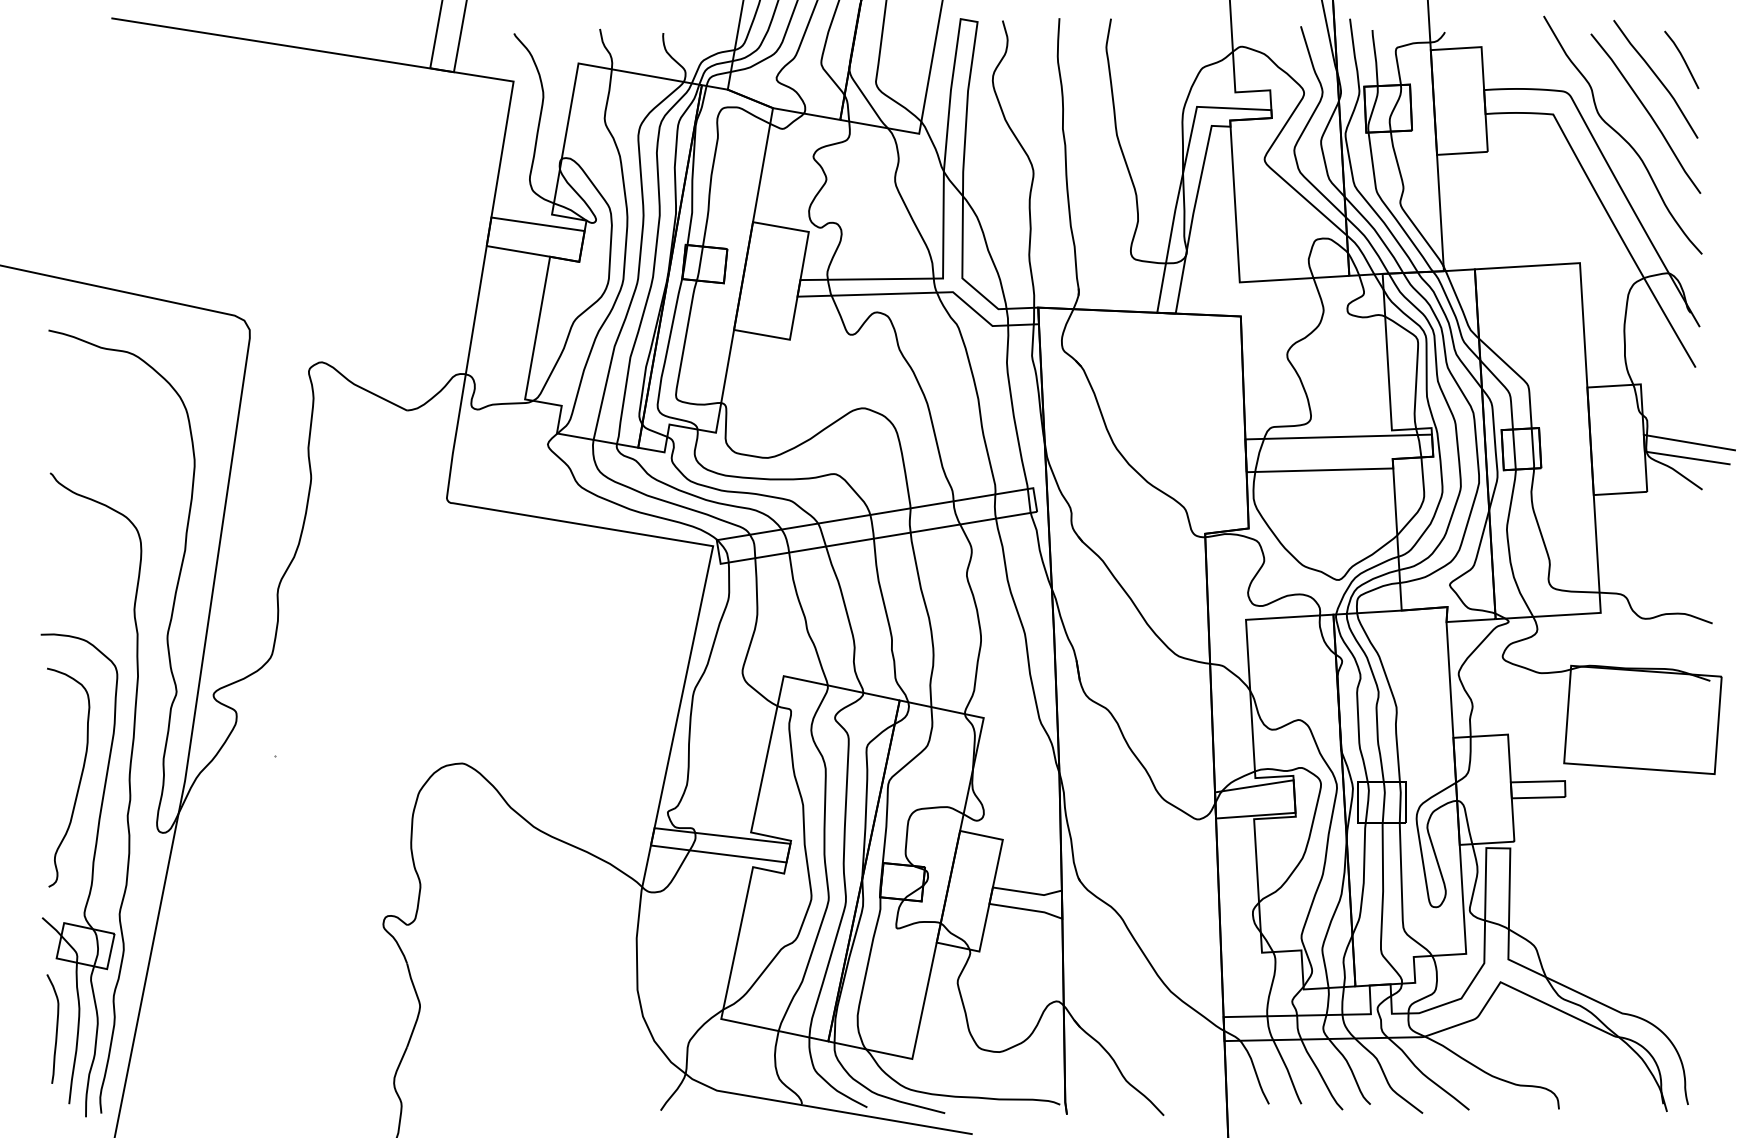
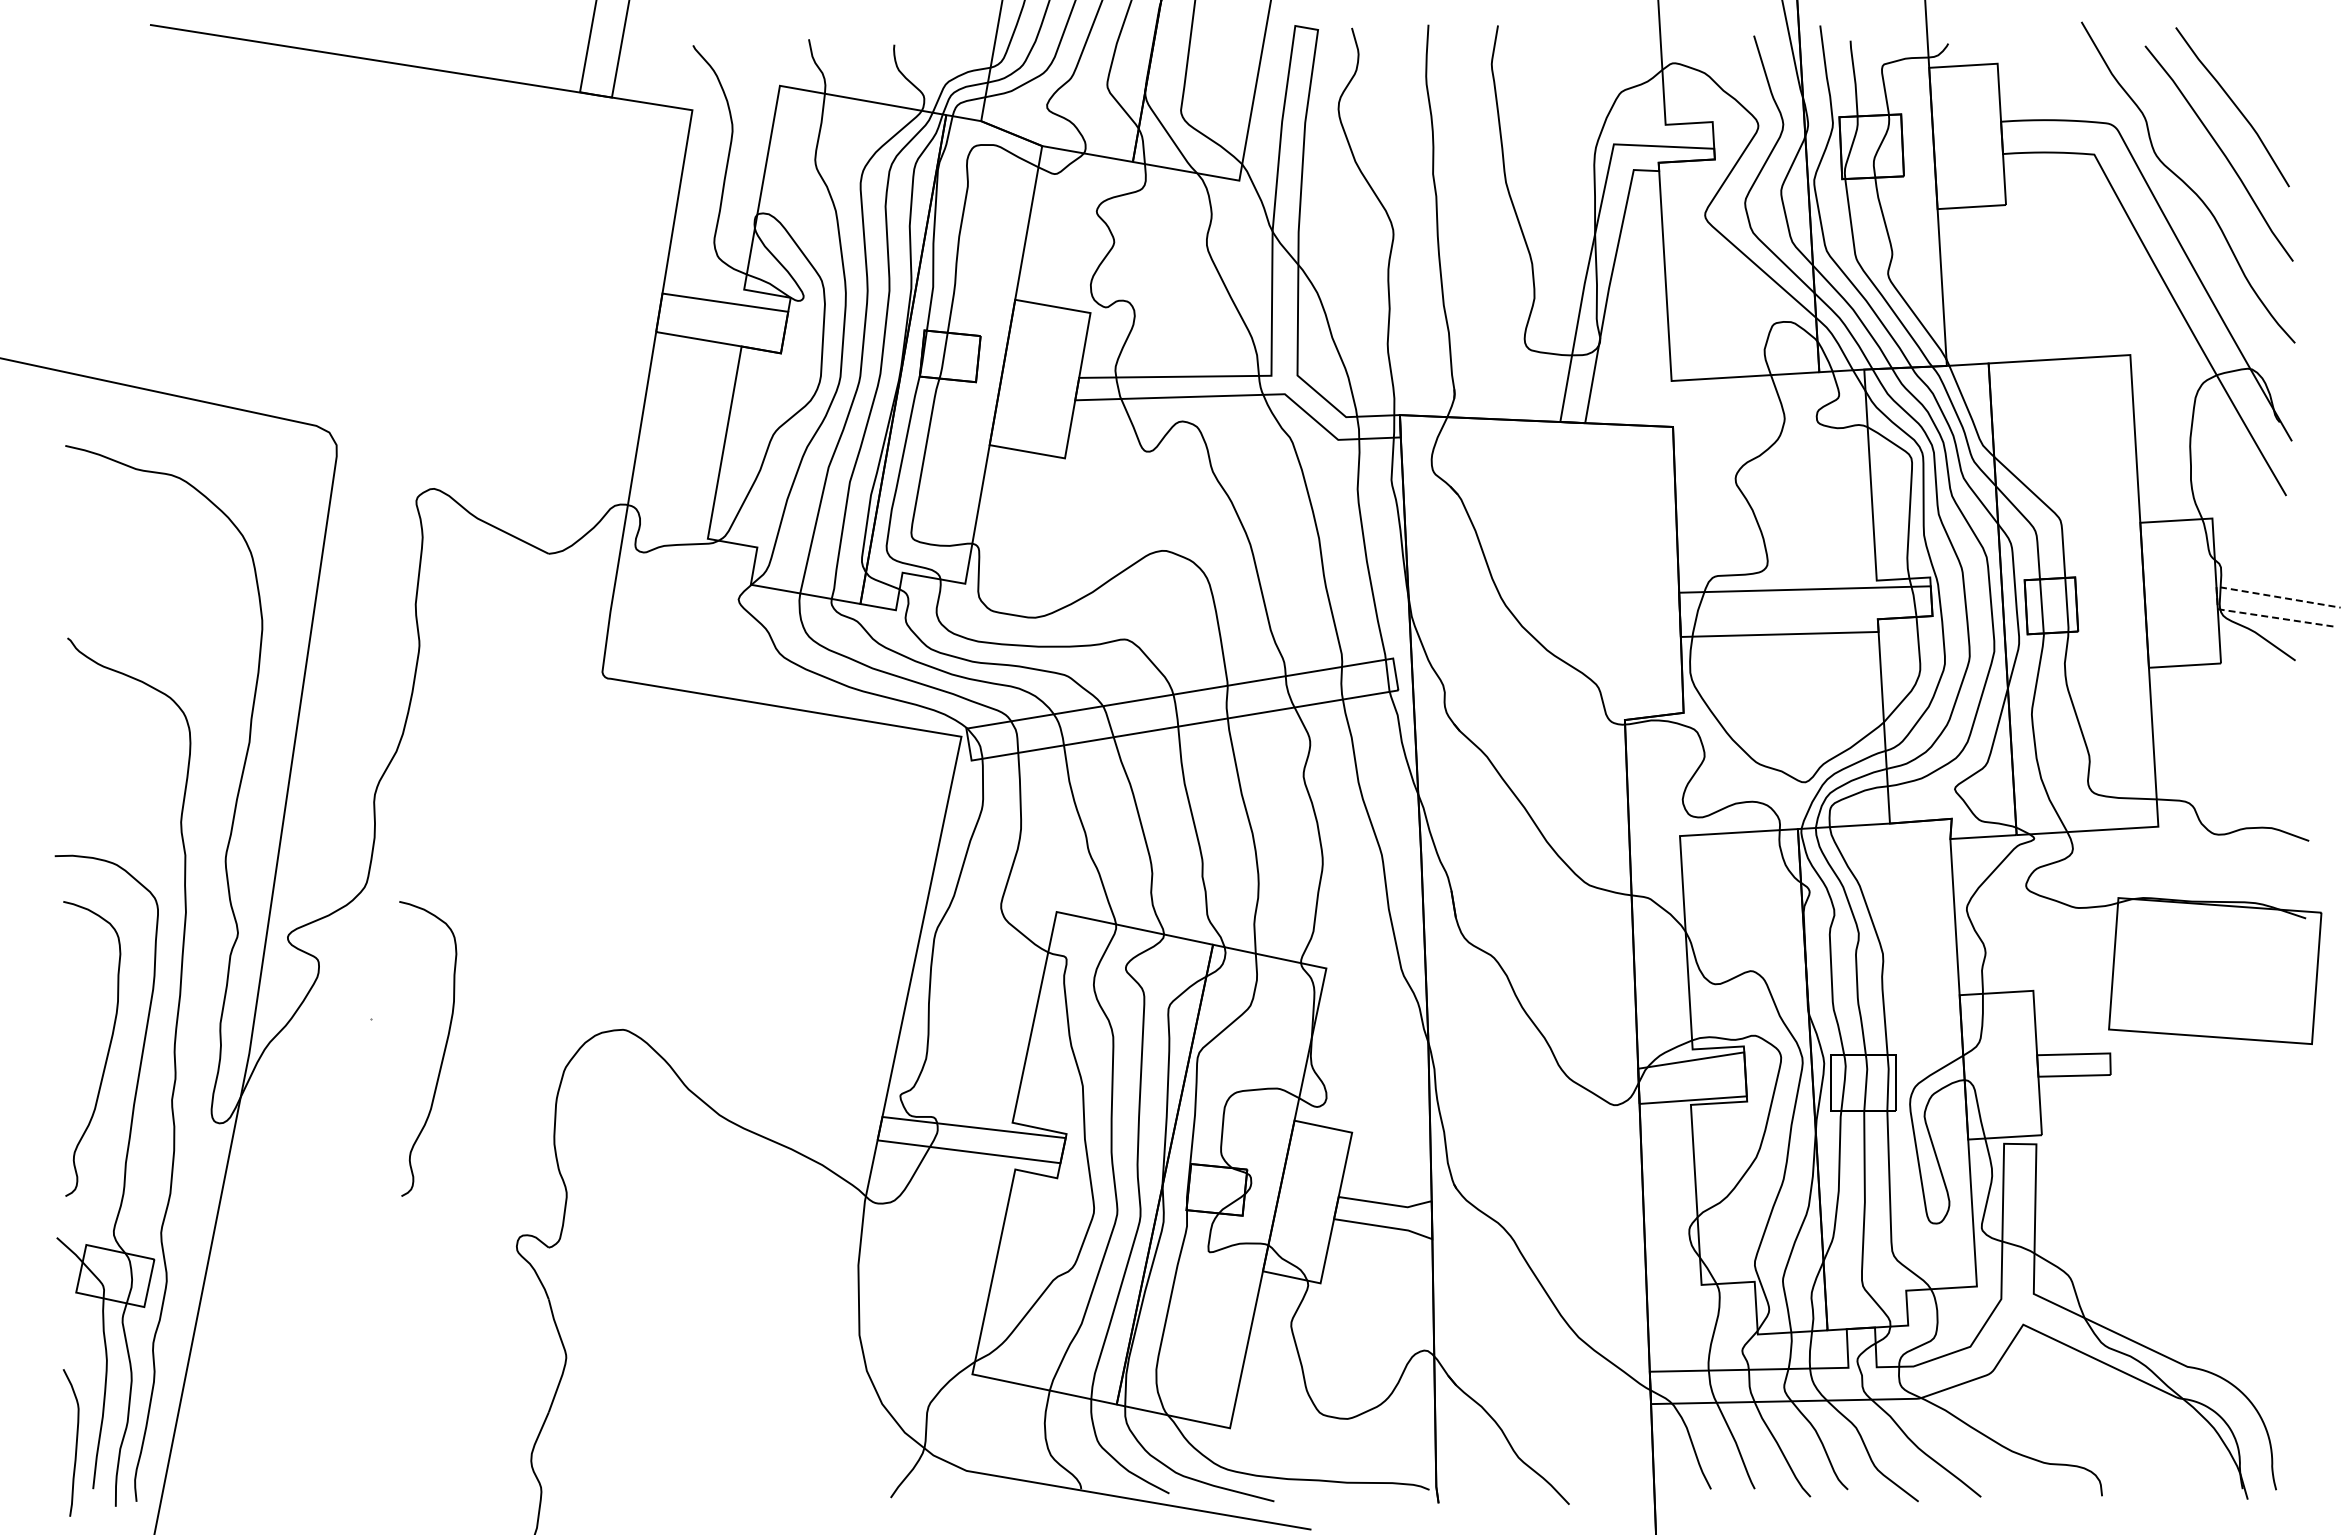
line: (1682, 58) -> (2268, 79), removed
line: (1643, 439) -> (2216, 593), solid -> dashed
curve: (329, 779) -> (443, 1051), added
curve: (56, 1028) -> (75, 1442), moved

